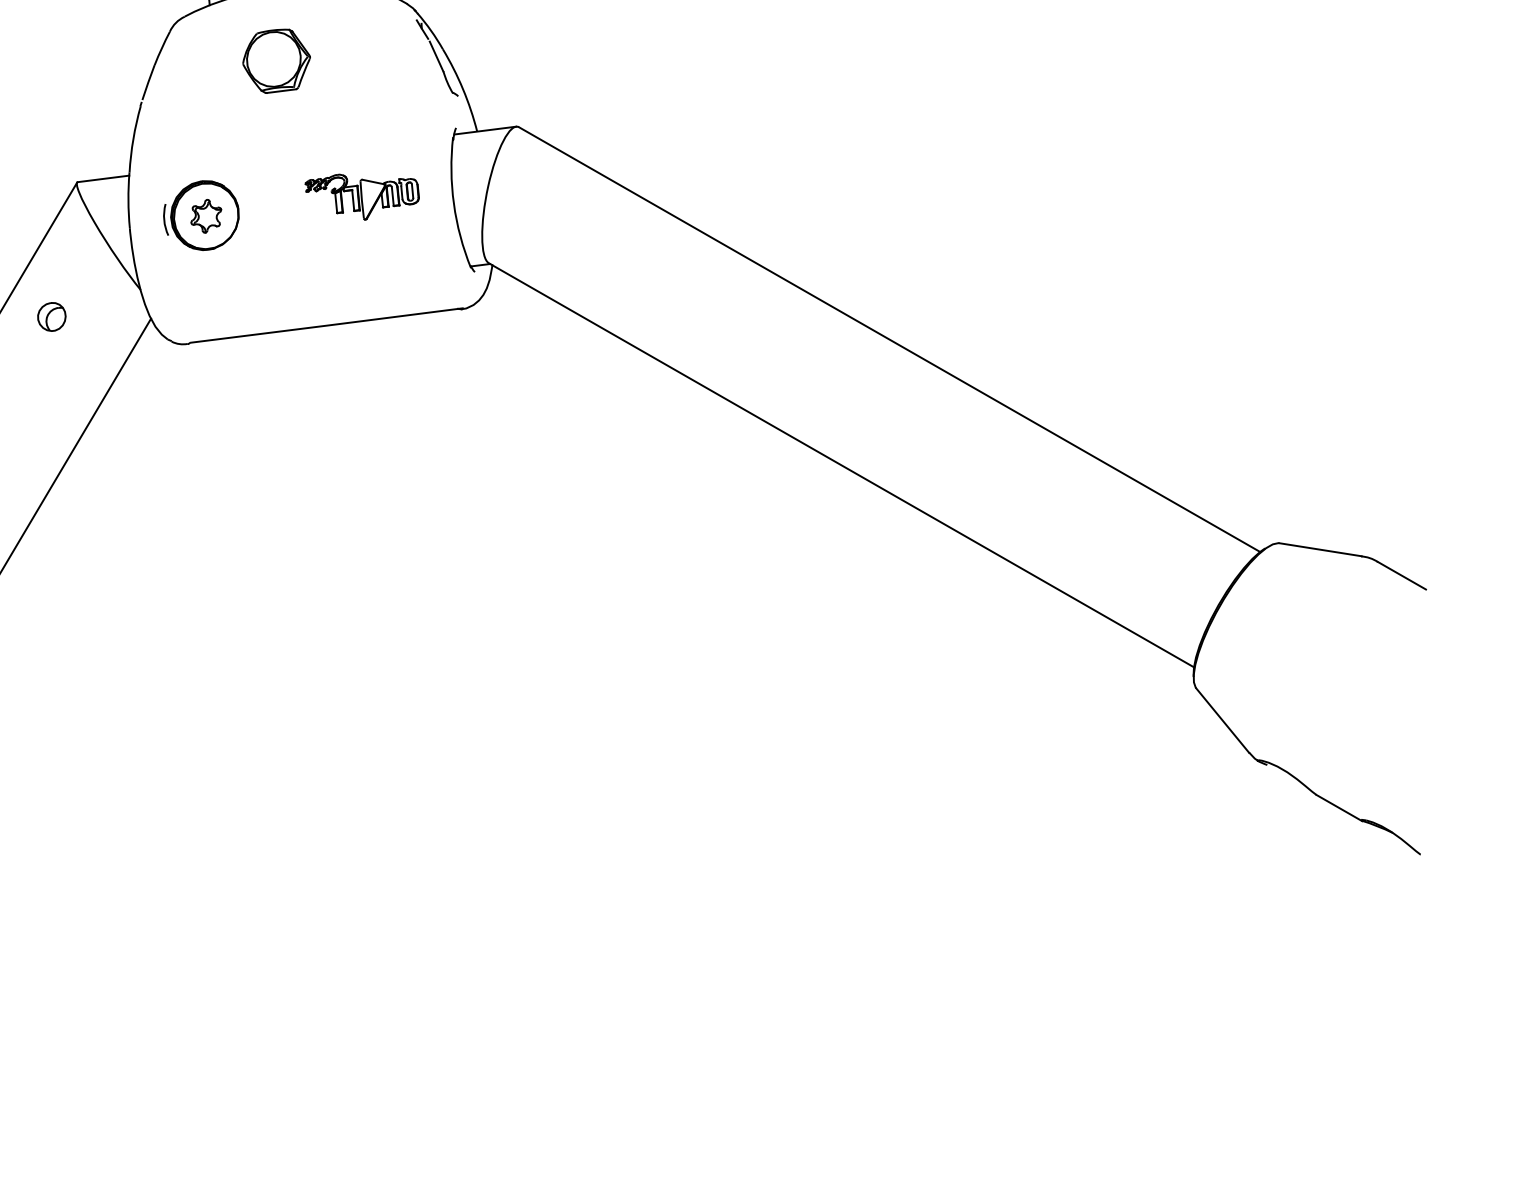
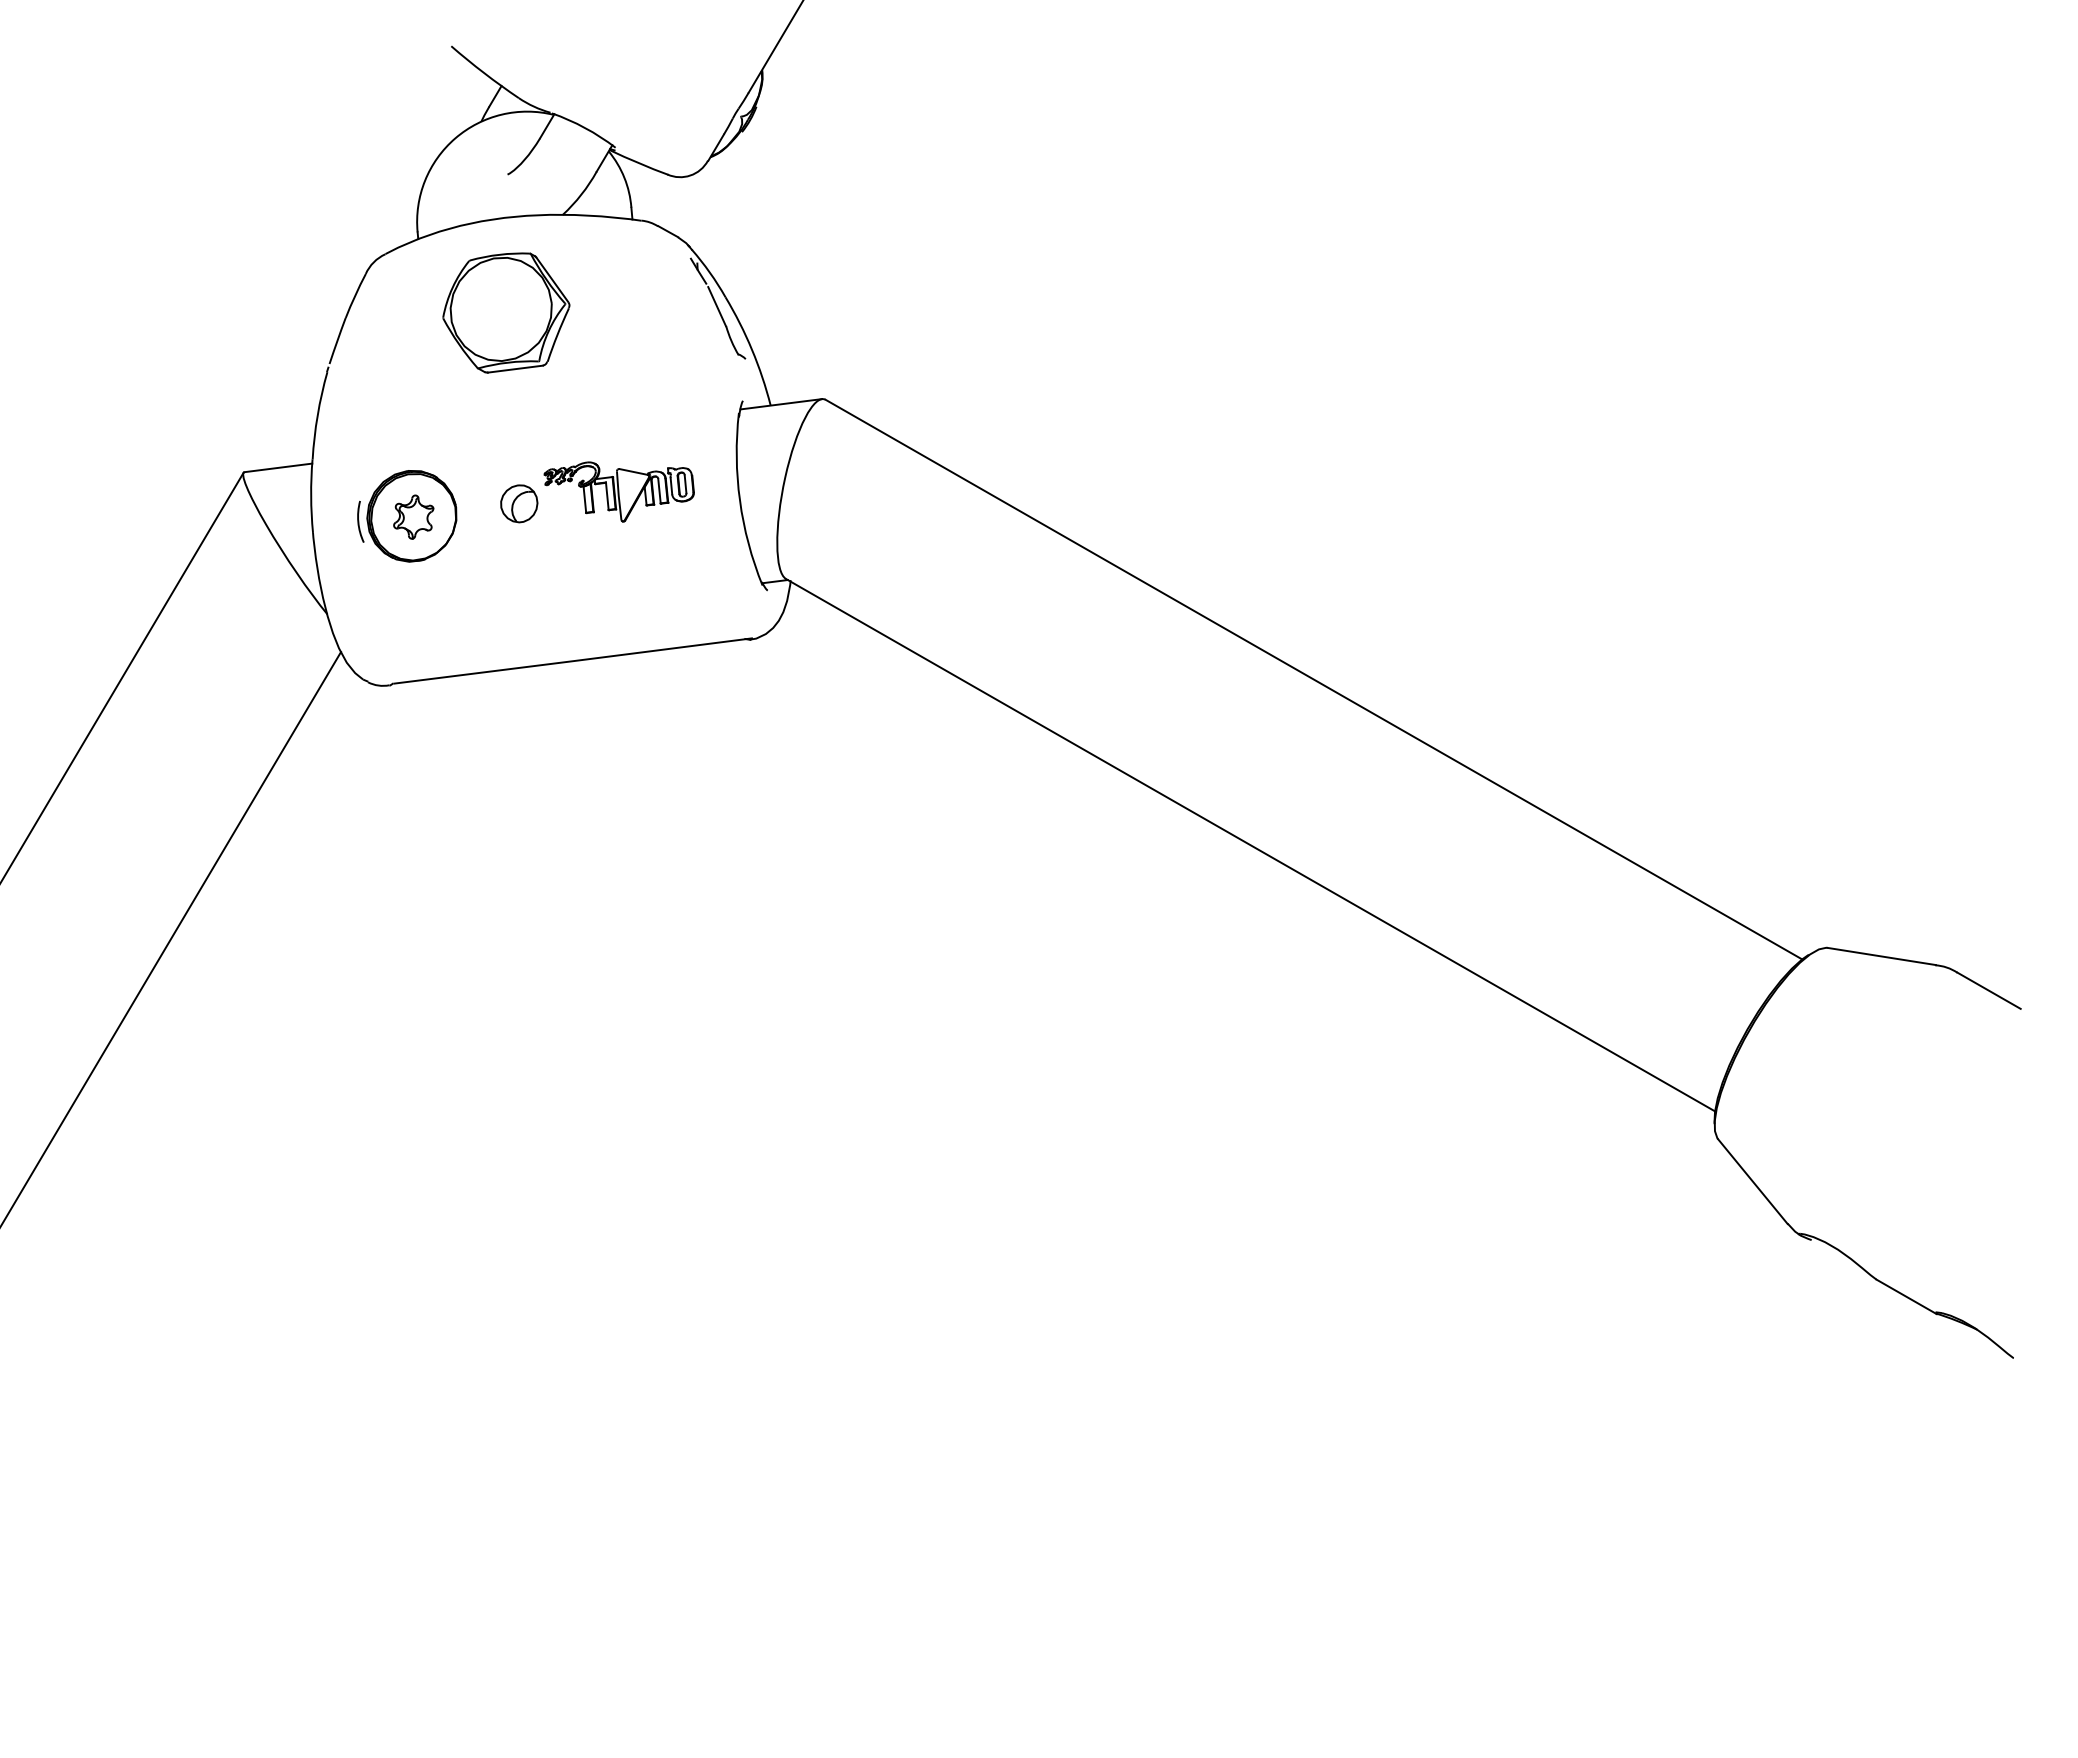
part: (276, 60) -> (506, 312), size x1.43
part: (52, 316) -> (519, 503), moved

